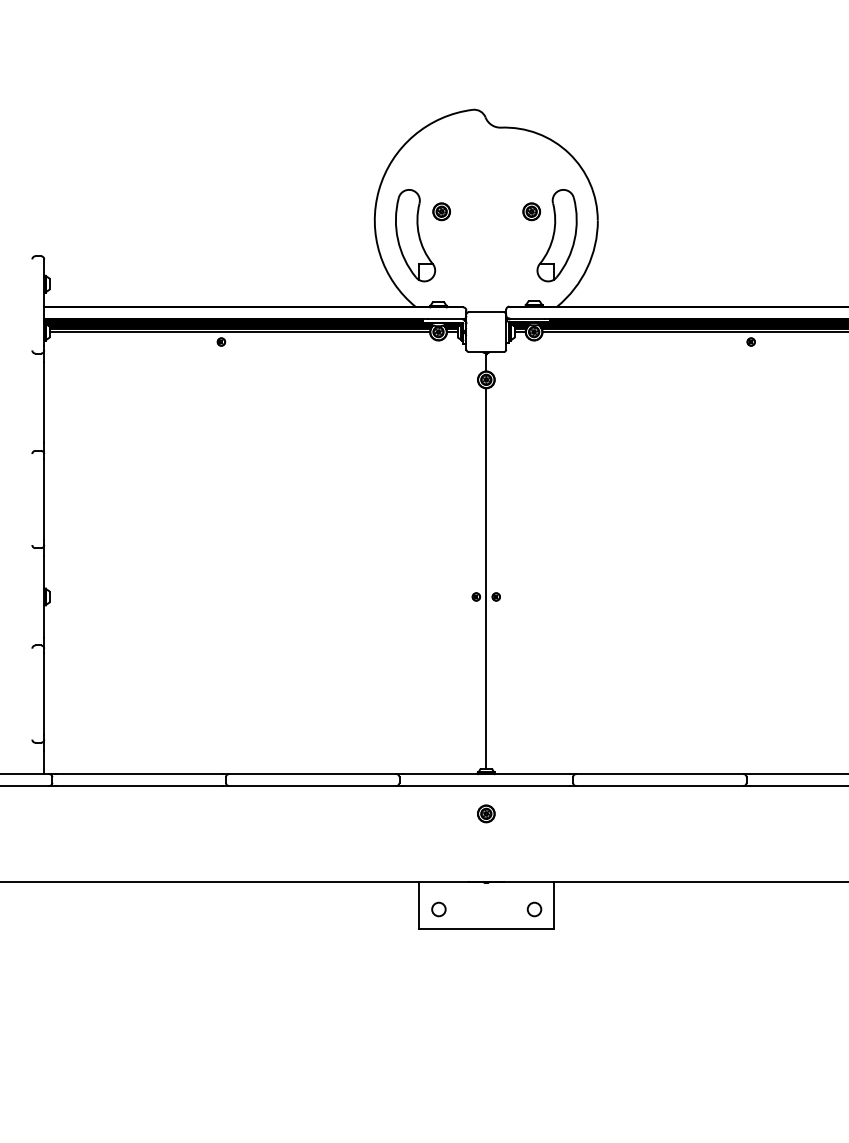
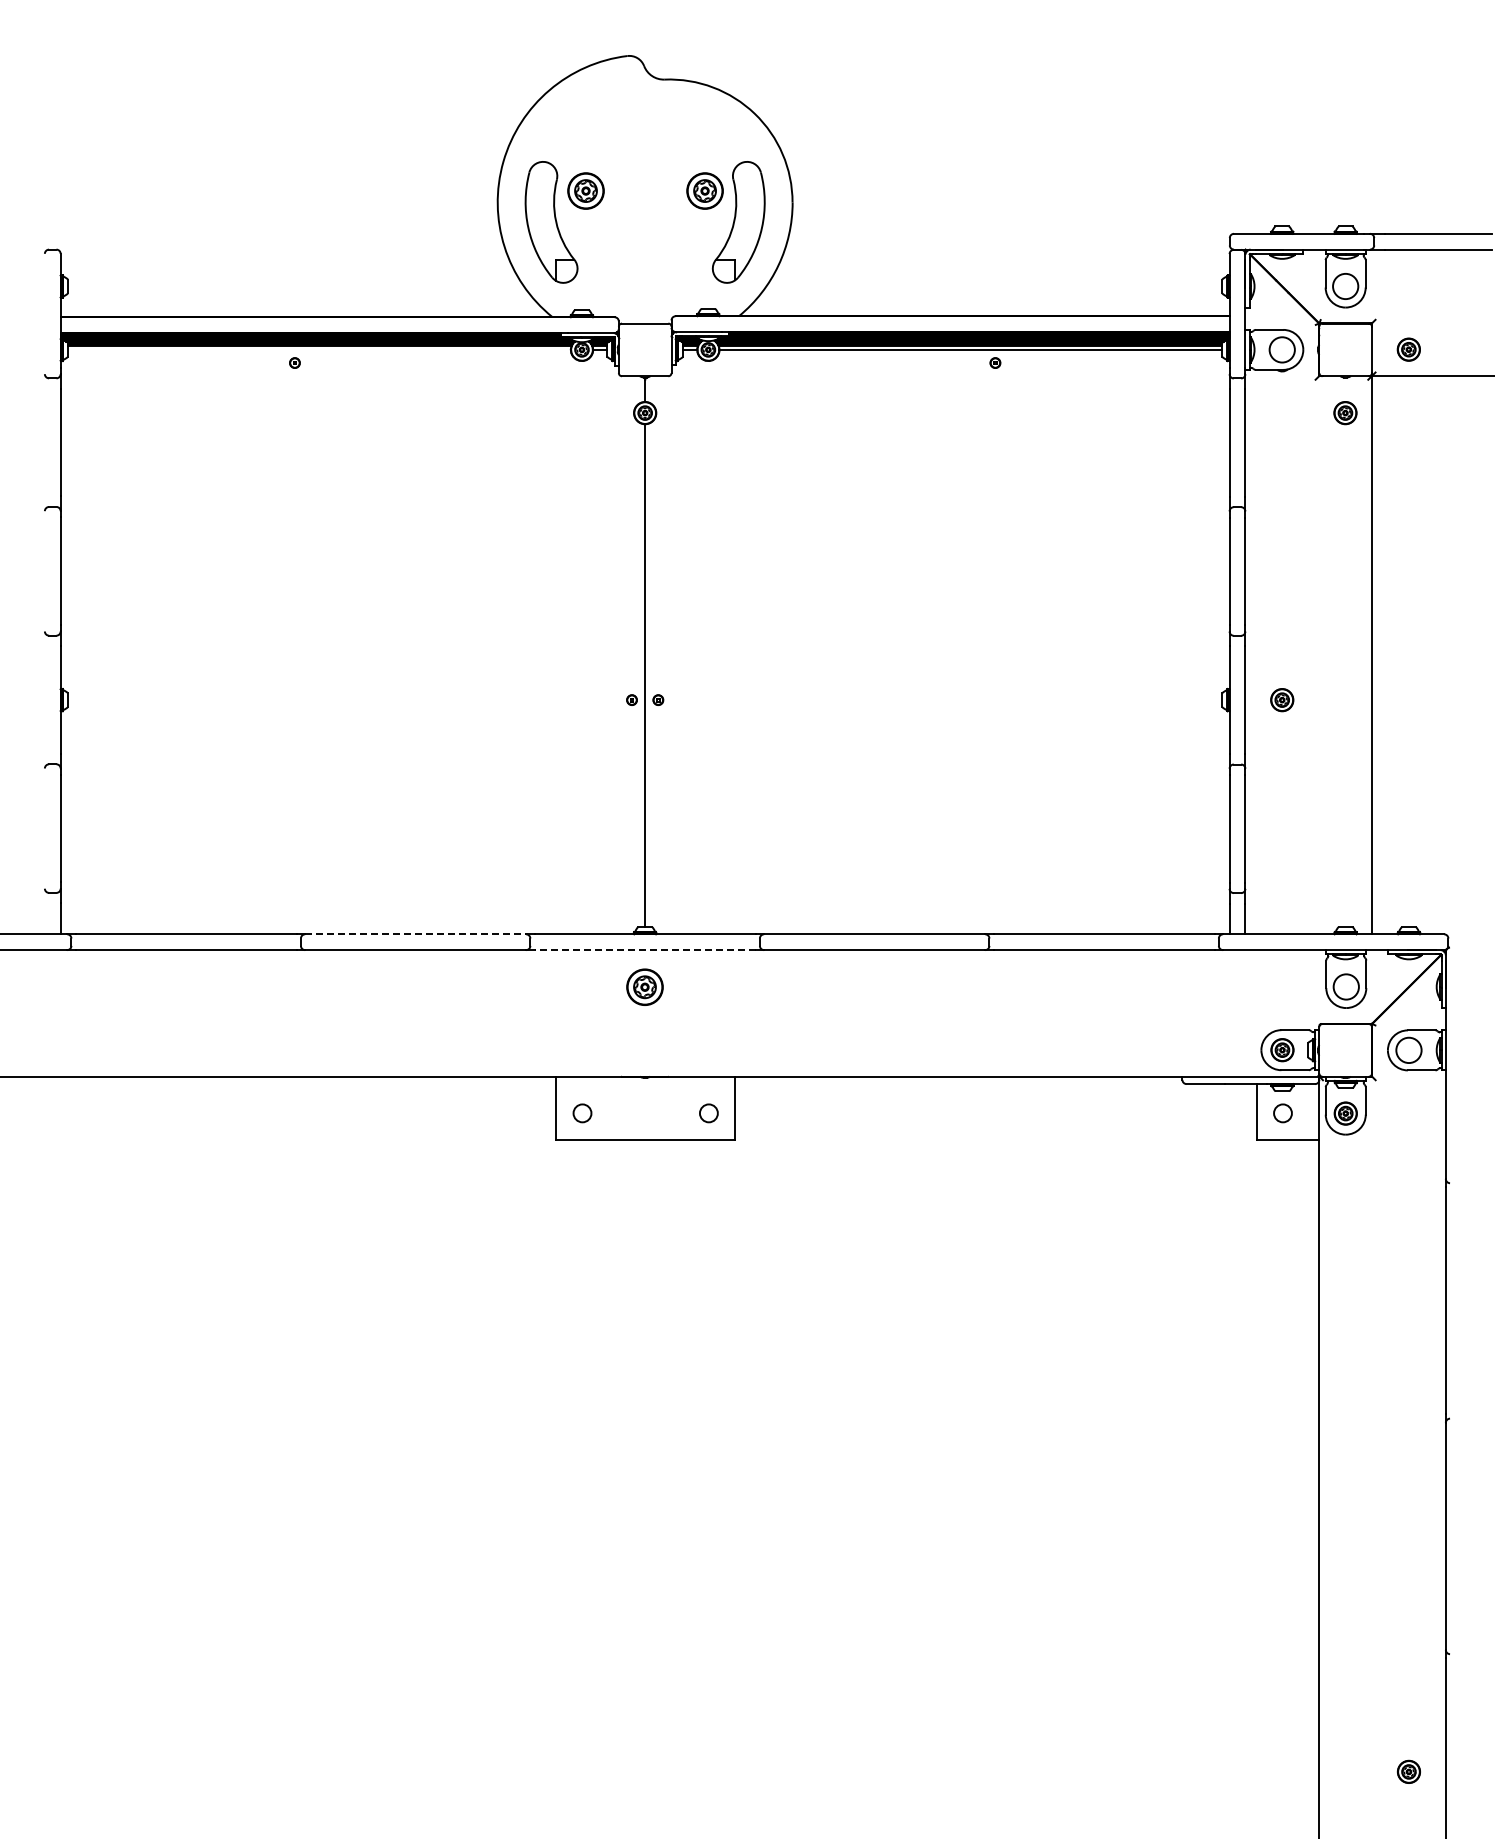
part: (441, 211) -> (586, 190), size x1.6
part: (531, 211) -> (705, 190), size x1.6
line: (240, 331) -> (319, 349), removed
line: (313, 774) -> (416, 934), solid -> dashed
line: (486, 786) -> (645, 950), solid -> dashed
part: (486, 813) -> (645, 986), size x1.6

